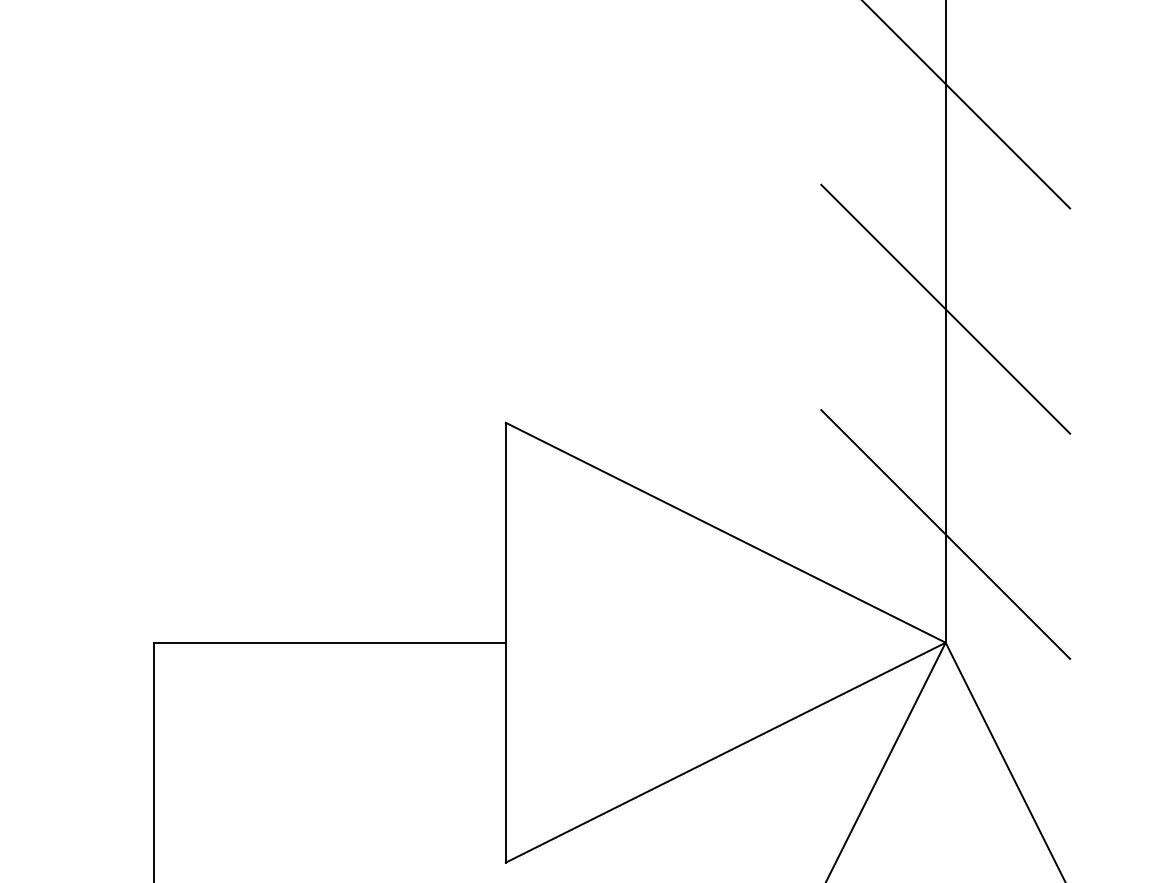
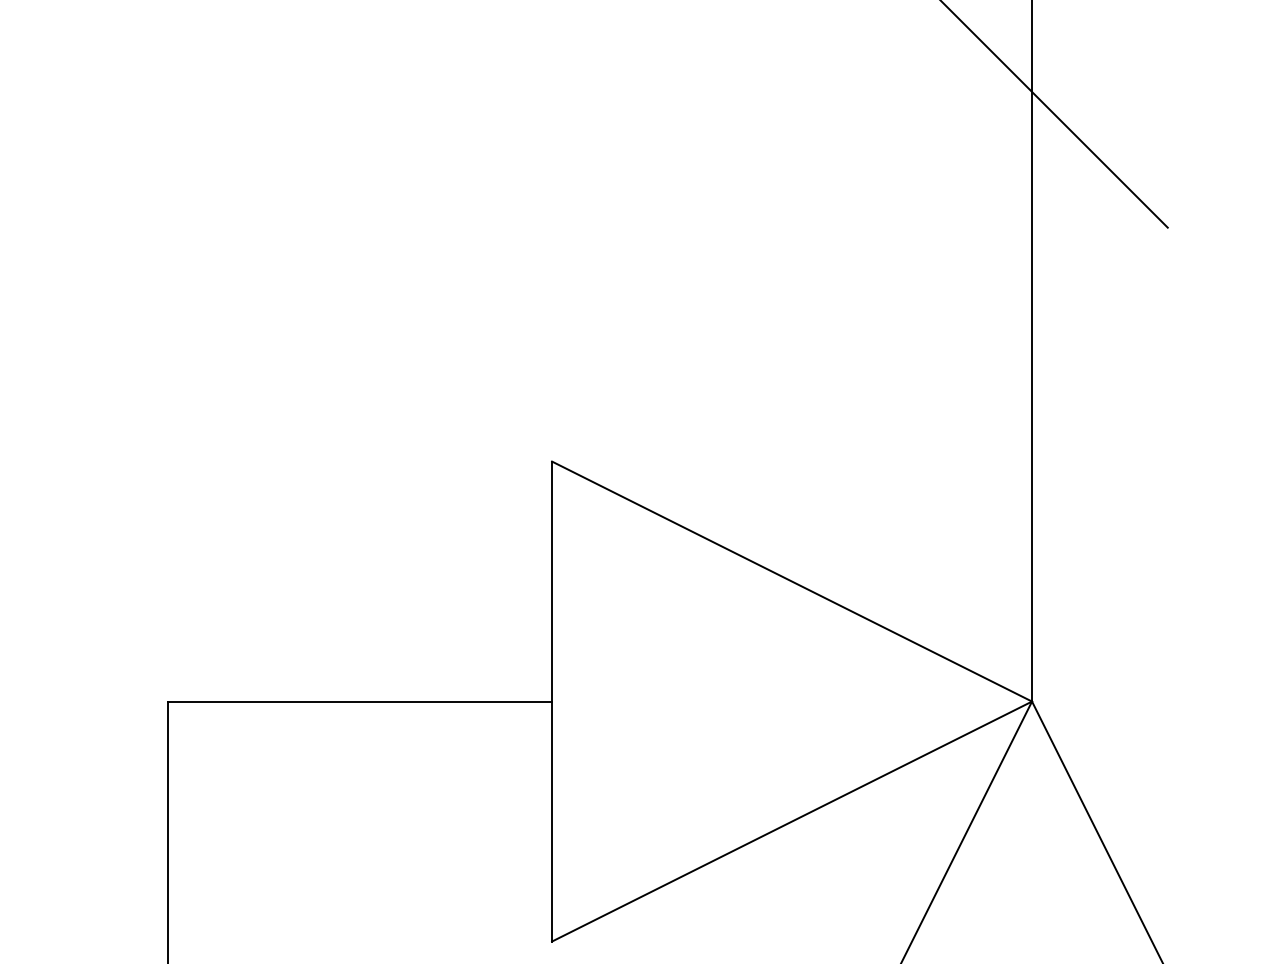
line: (945, 308) -> (1031, 336), removed
line: (945, 534) -> (1031, 583), removed

